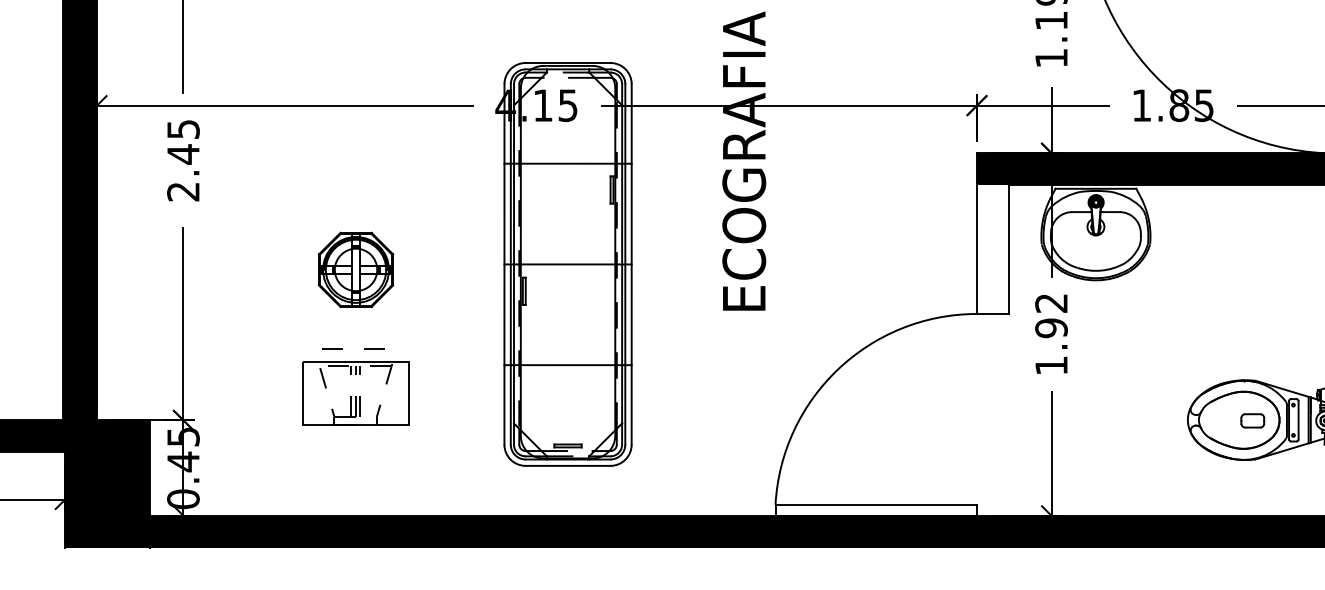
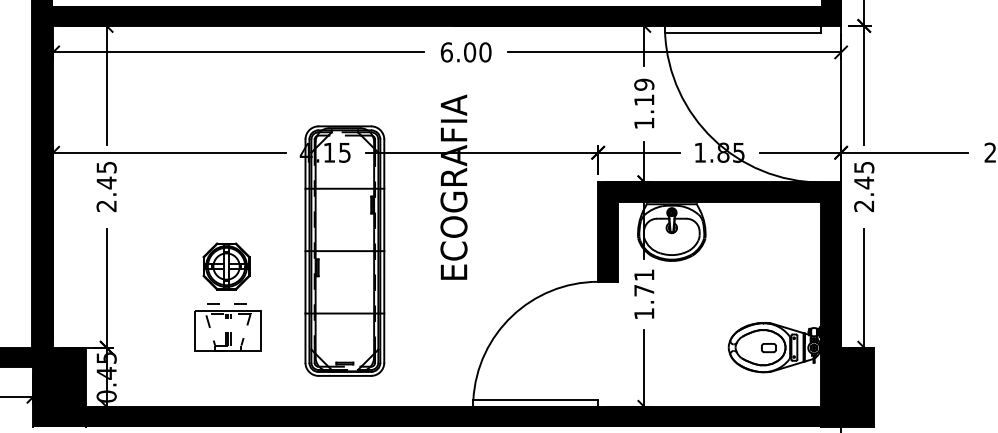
fill: (992, 248) -> (607, 241), added
part: (355, 269) -> (226, 266), moved
text: (1051, 315) -> (644, 282), 1.92 -> 1.71
part: (354, 387) -> (227, 327), moved

